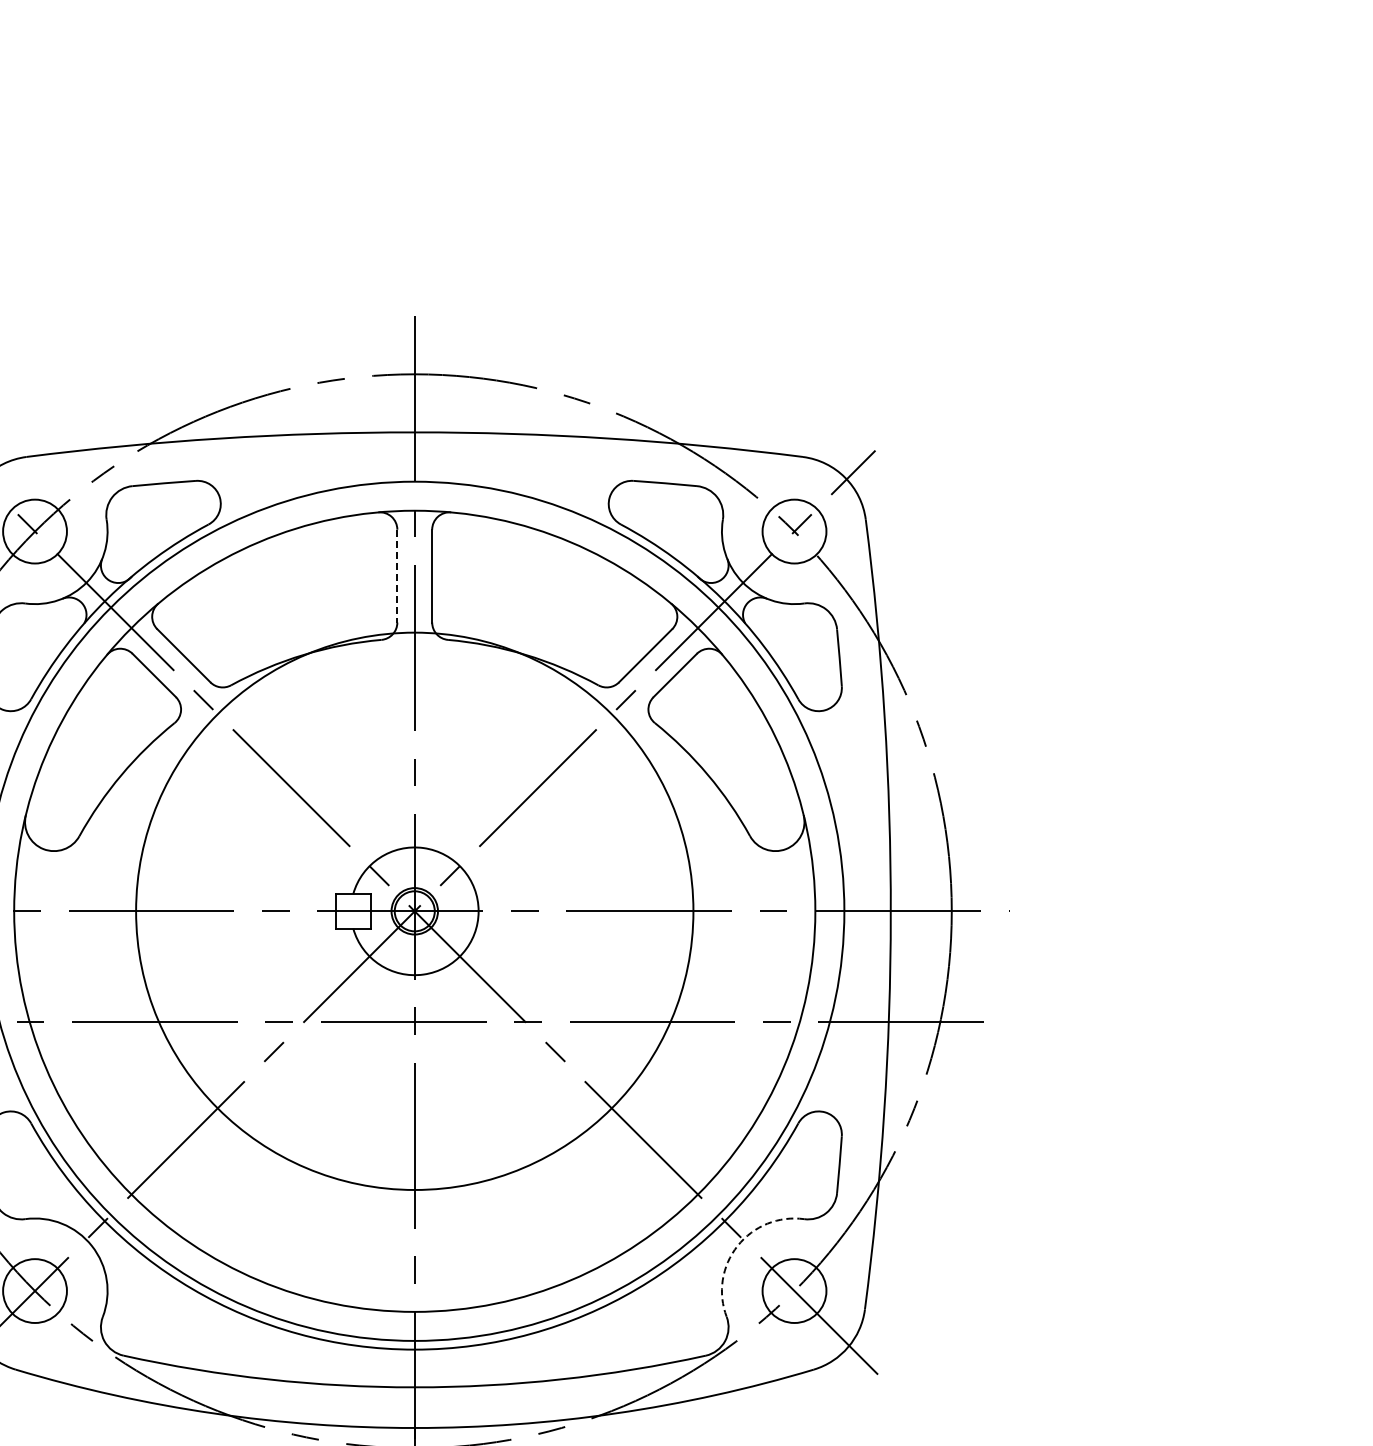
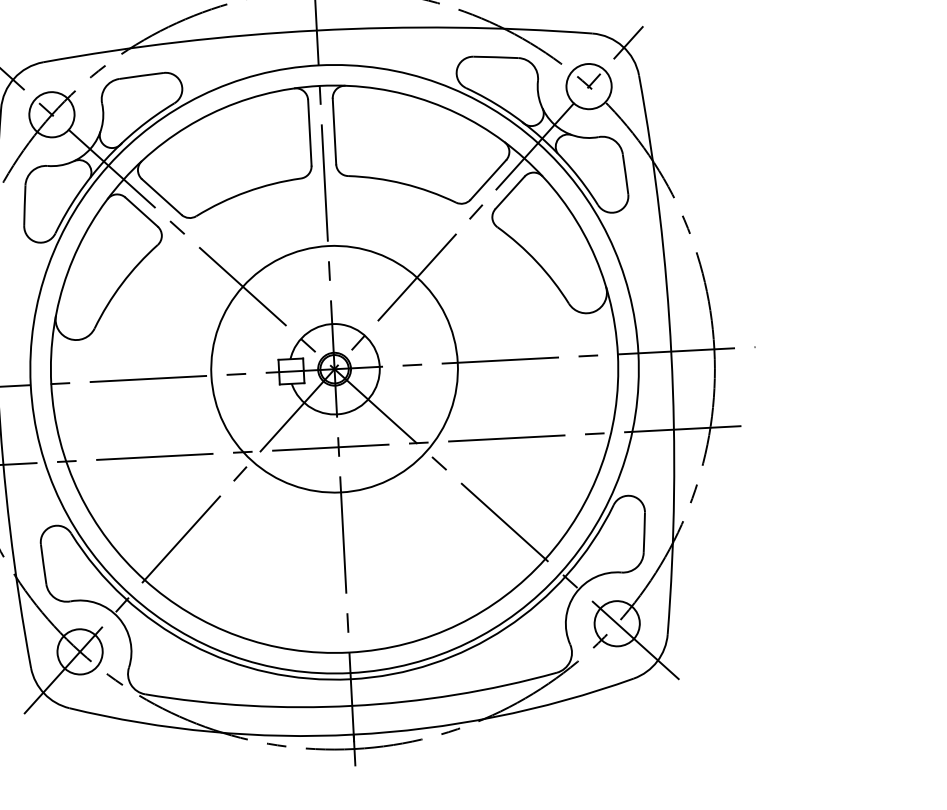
line: (397, 576) -> (309, 133), dashed -> solid
circle: (414, 911) -> (334, 369), size x0.62
arc: (737, 1245) -> (575, 593), dashed -> solid

